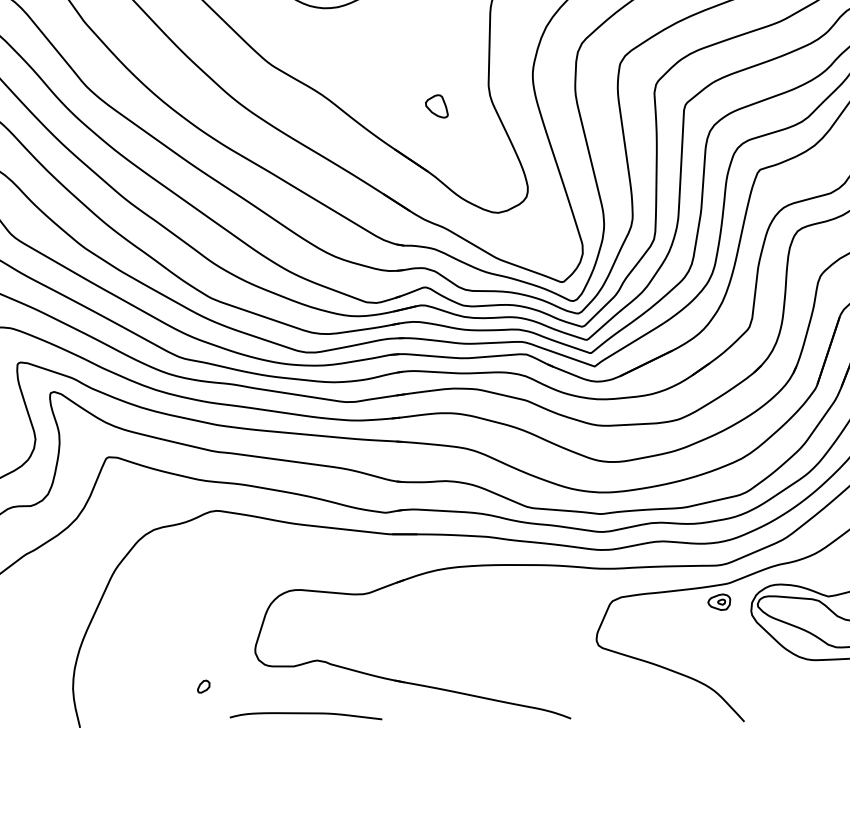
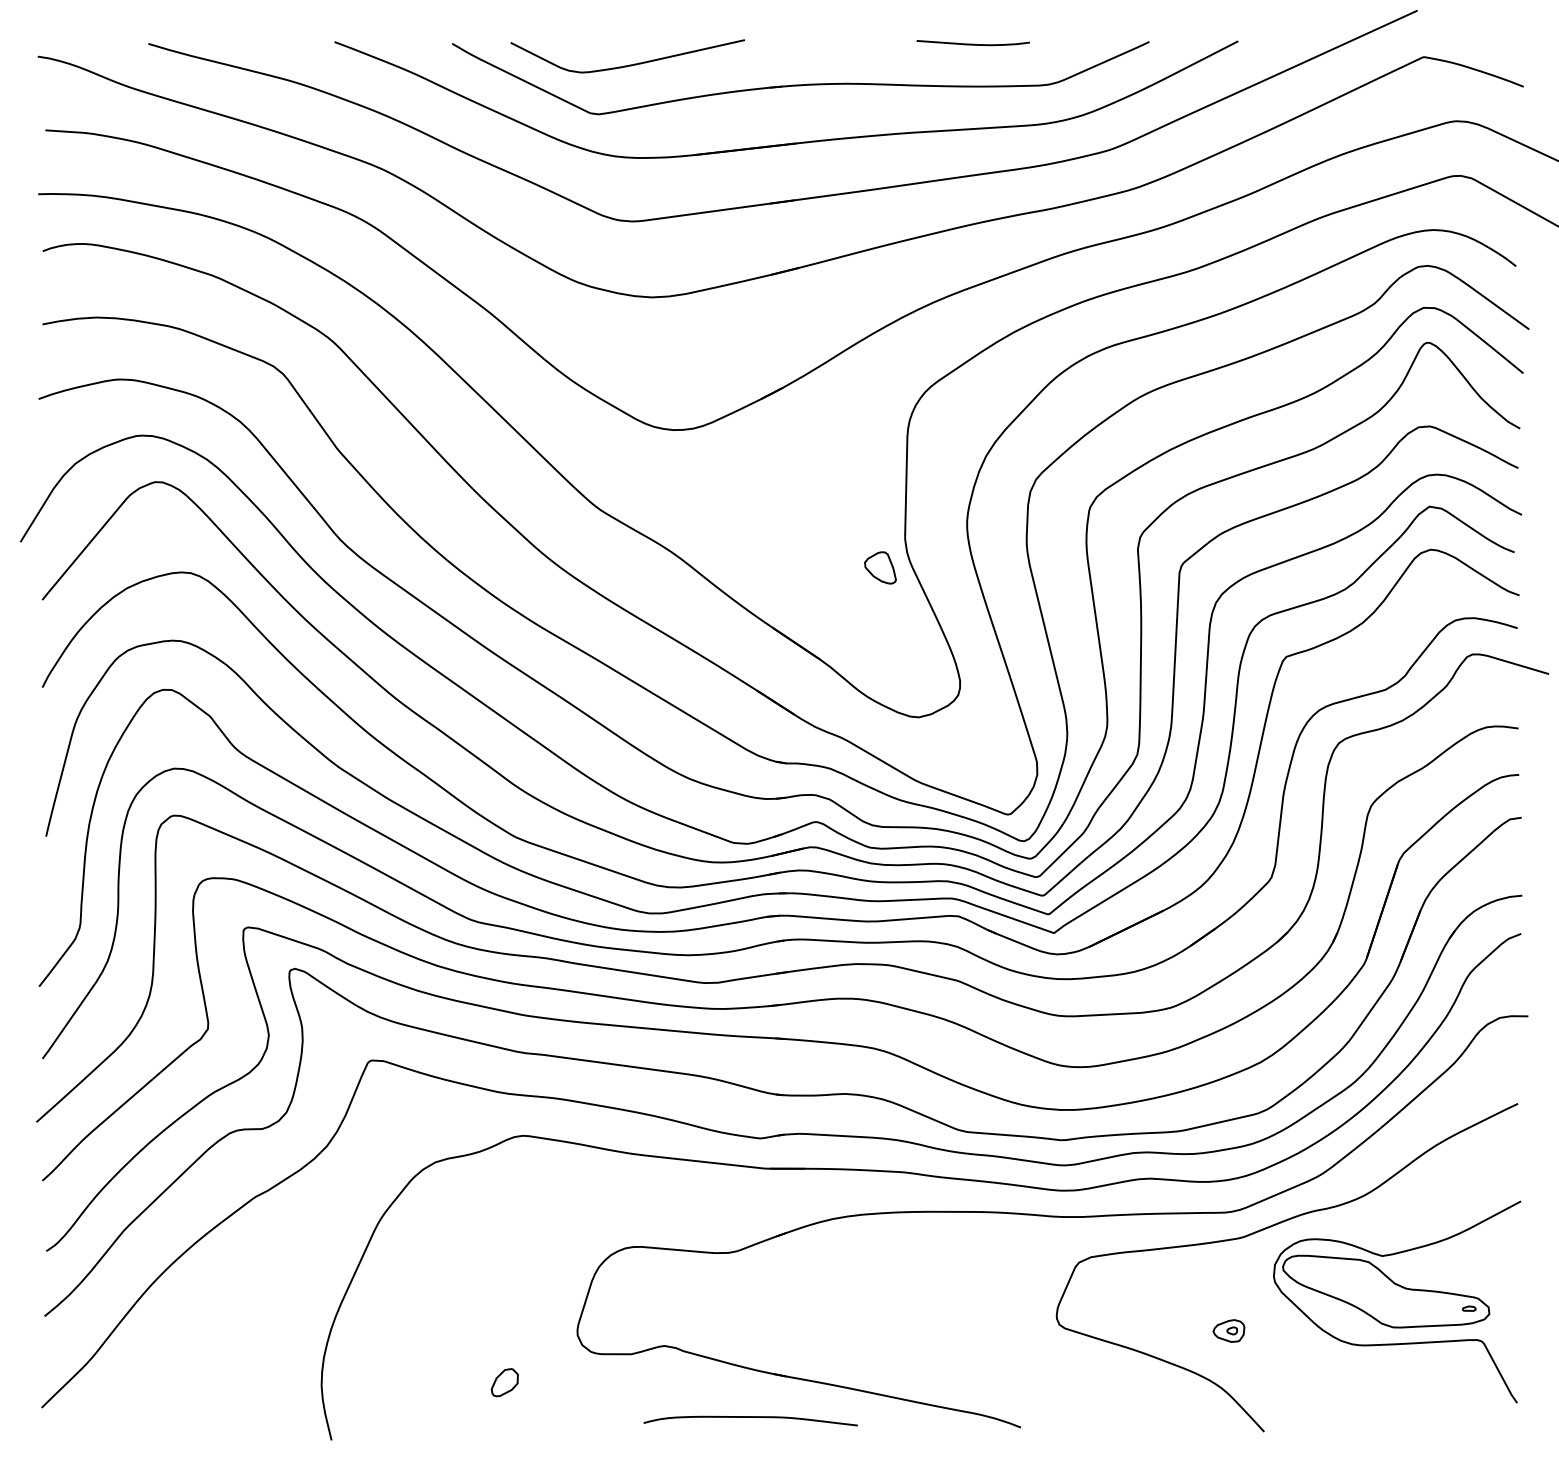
part: (436, 106) -> (880, 567), moved
part: (718, 601) -> (1228, 1330), moved
part: (204, 686) -> (505, 1382), size x1.6
curve: (305, 713) -> (750, 1417), moved

